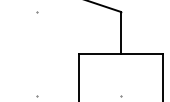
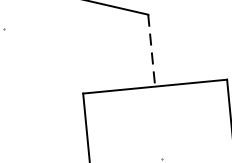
line: (120, 32) -> (150, 50), solid -> dashed

